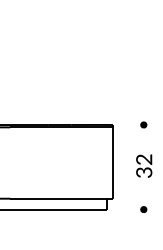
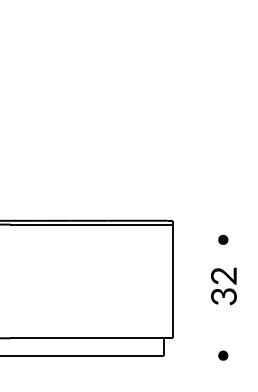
part: (143, 124) -> (222, 239), moved

